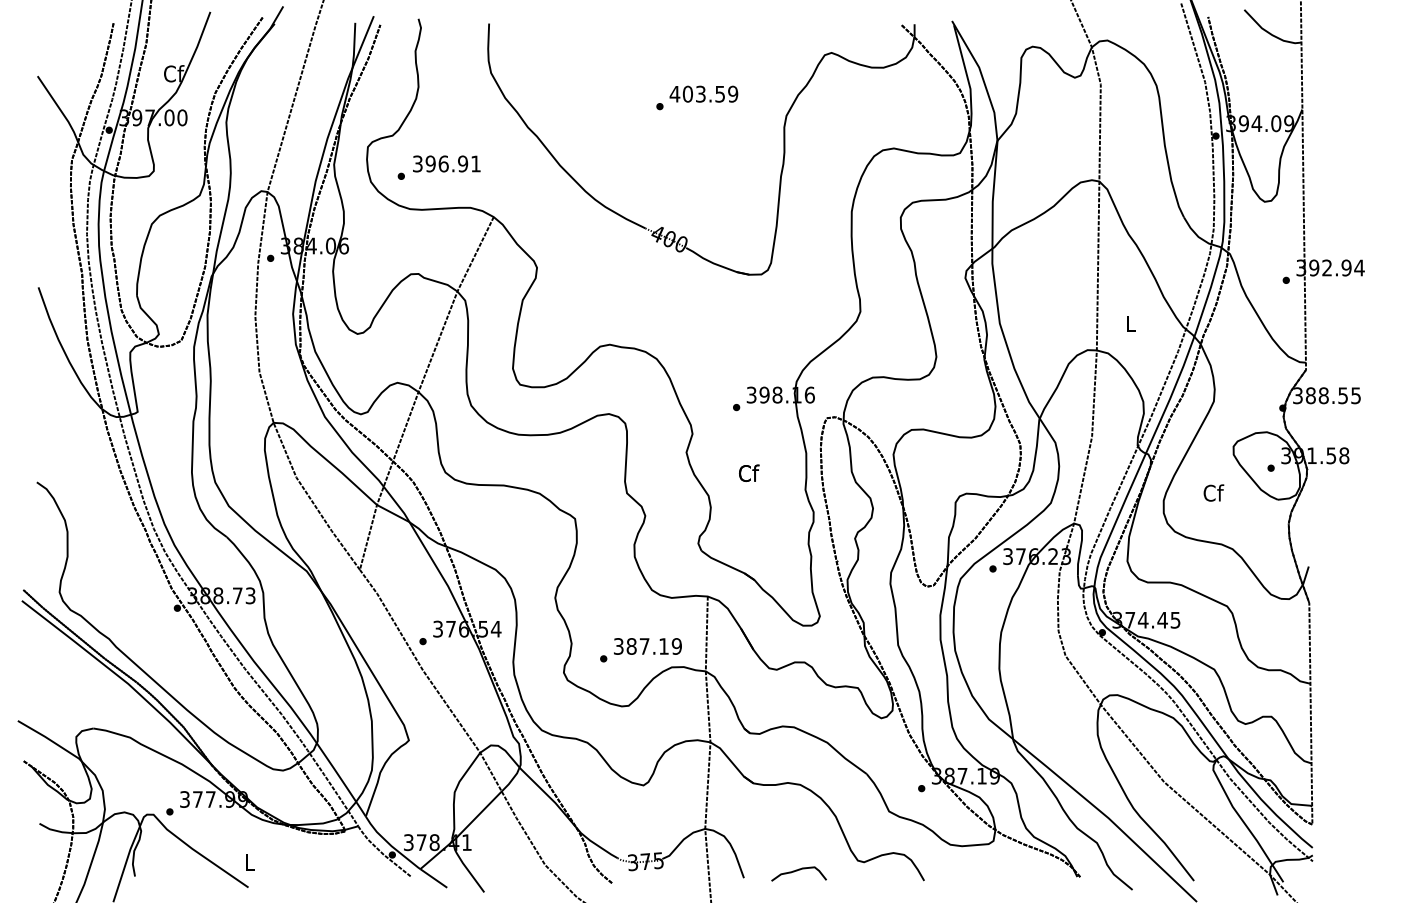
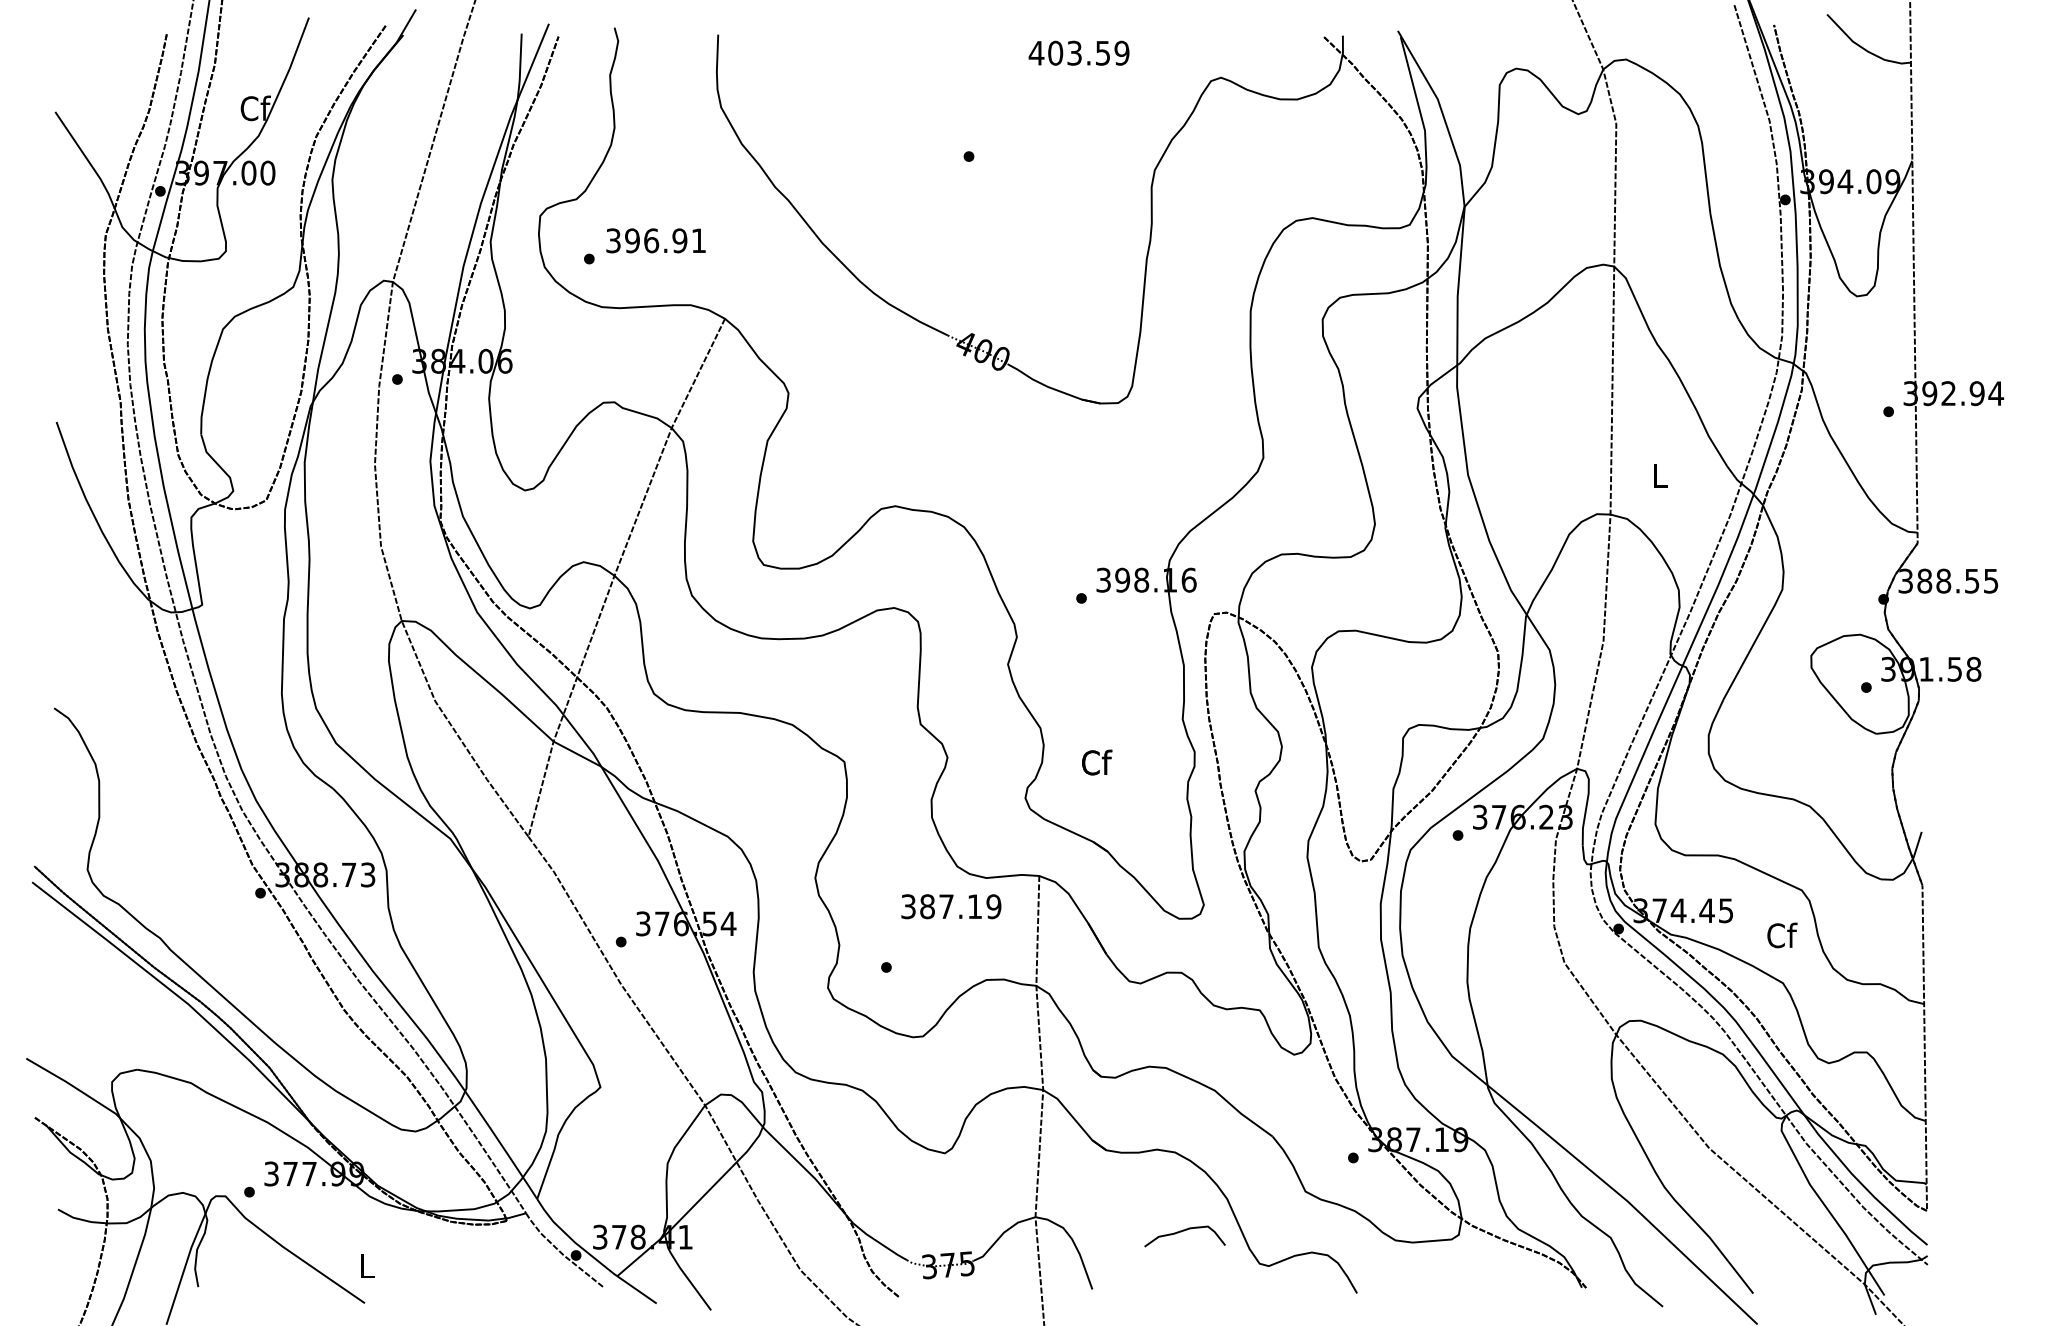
text: (703, 93) -> (1078, 52), moved
text: (749, 472) -> (1097, 761), moved
text: (1213, 492) -> (1781, 934), moved
text: (647, 646) -> (950, 906), moved
curve: (797, 871) -> (1182, 1232), moved

